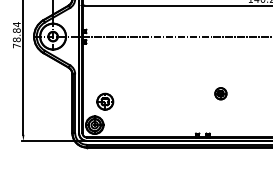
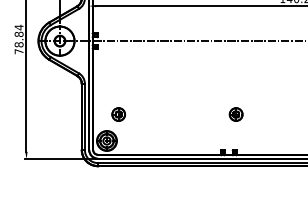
part: (220, 93) -> (235, 114), moved
part: (105, 101) -> (118, 114), size x0.71

